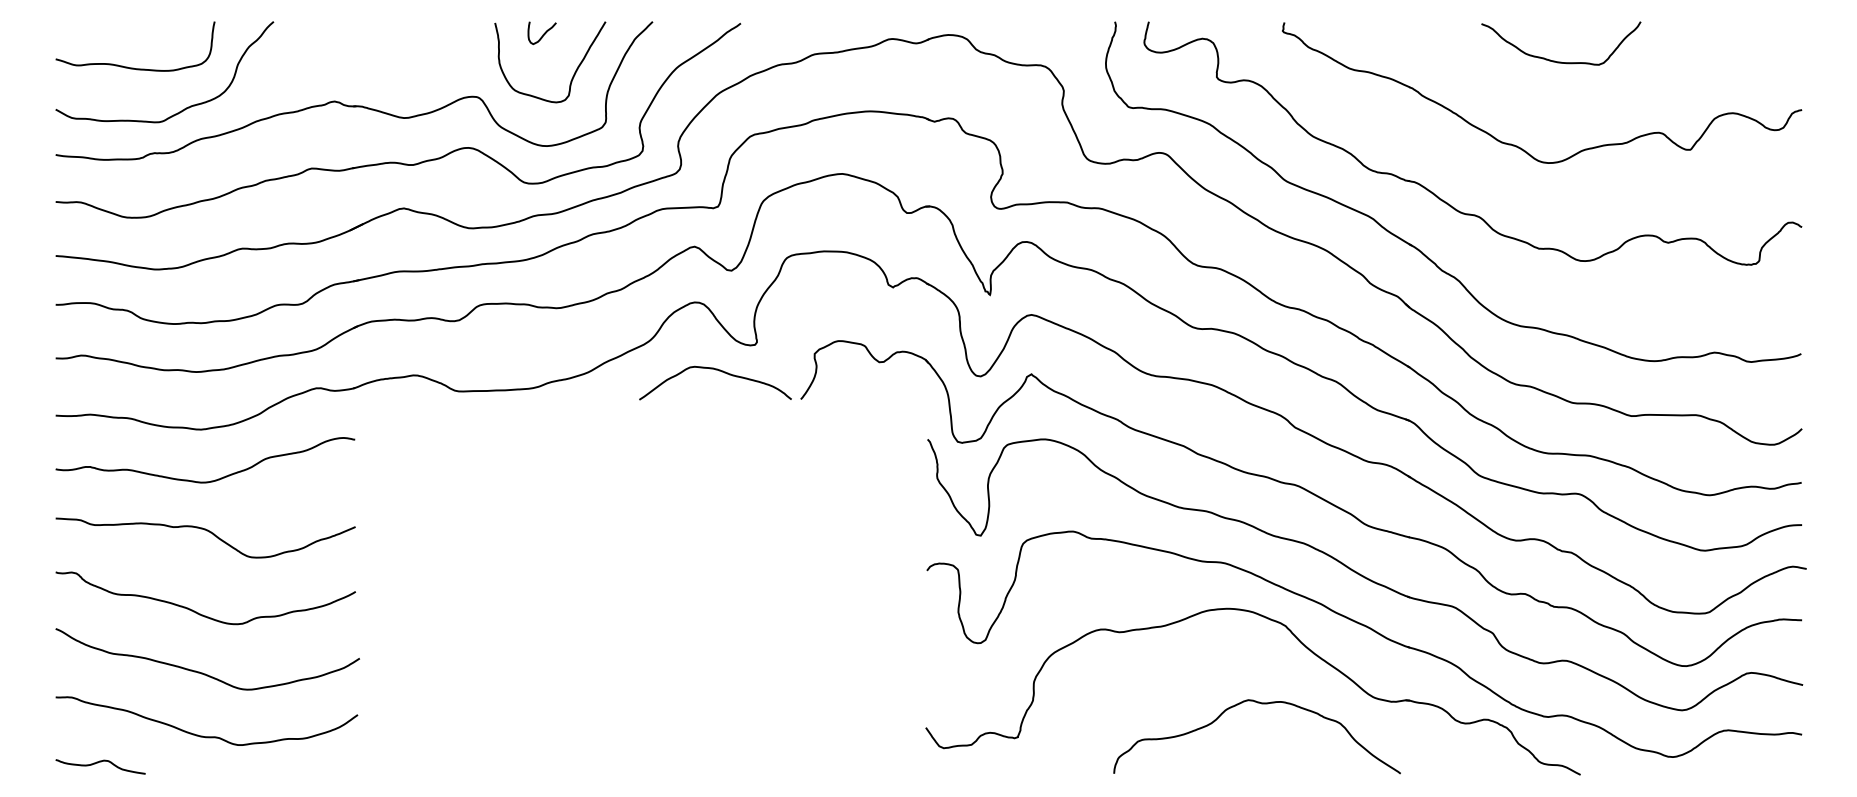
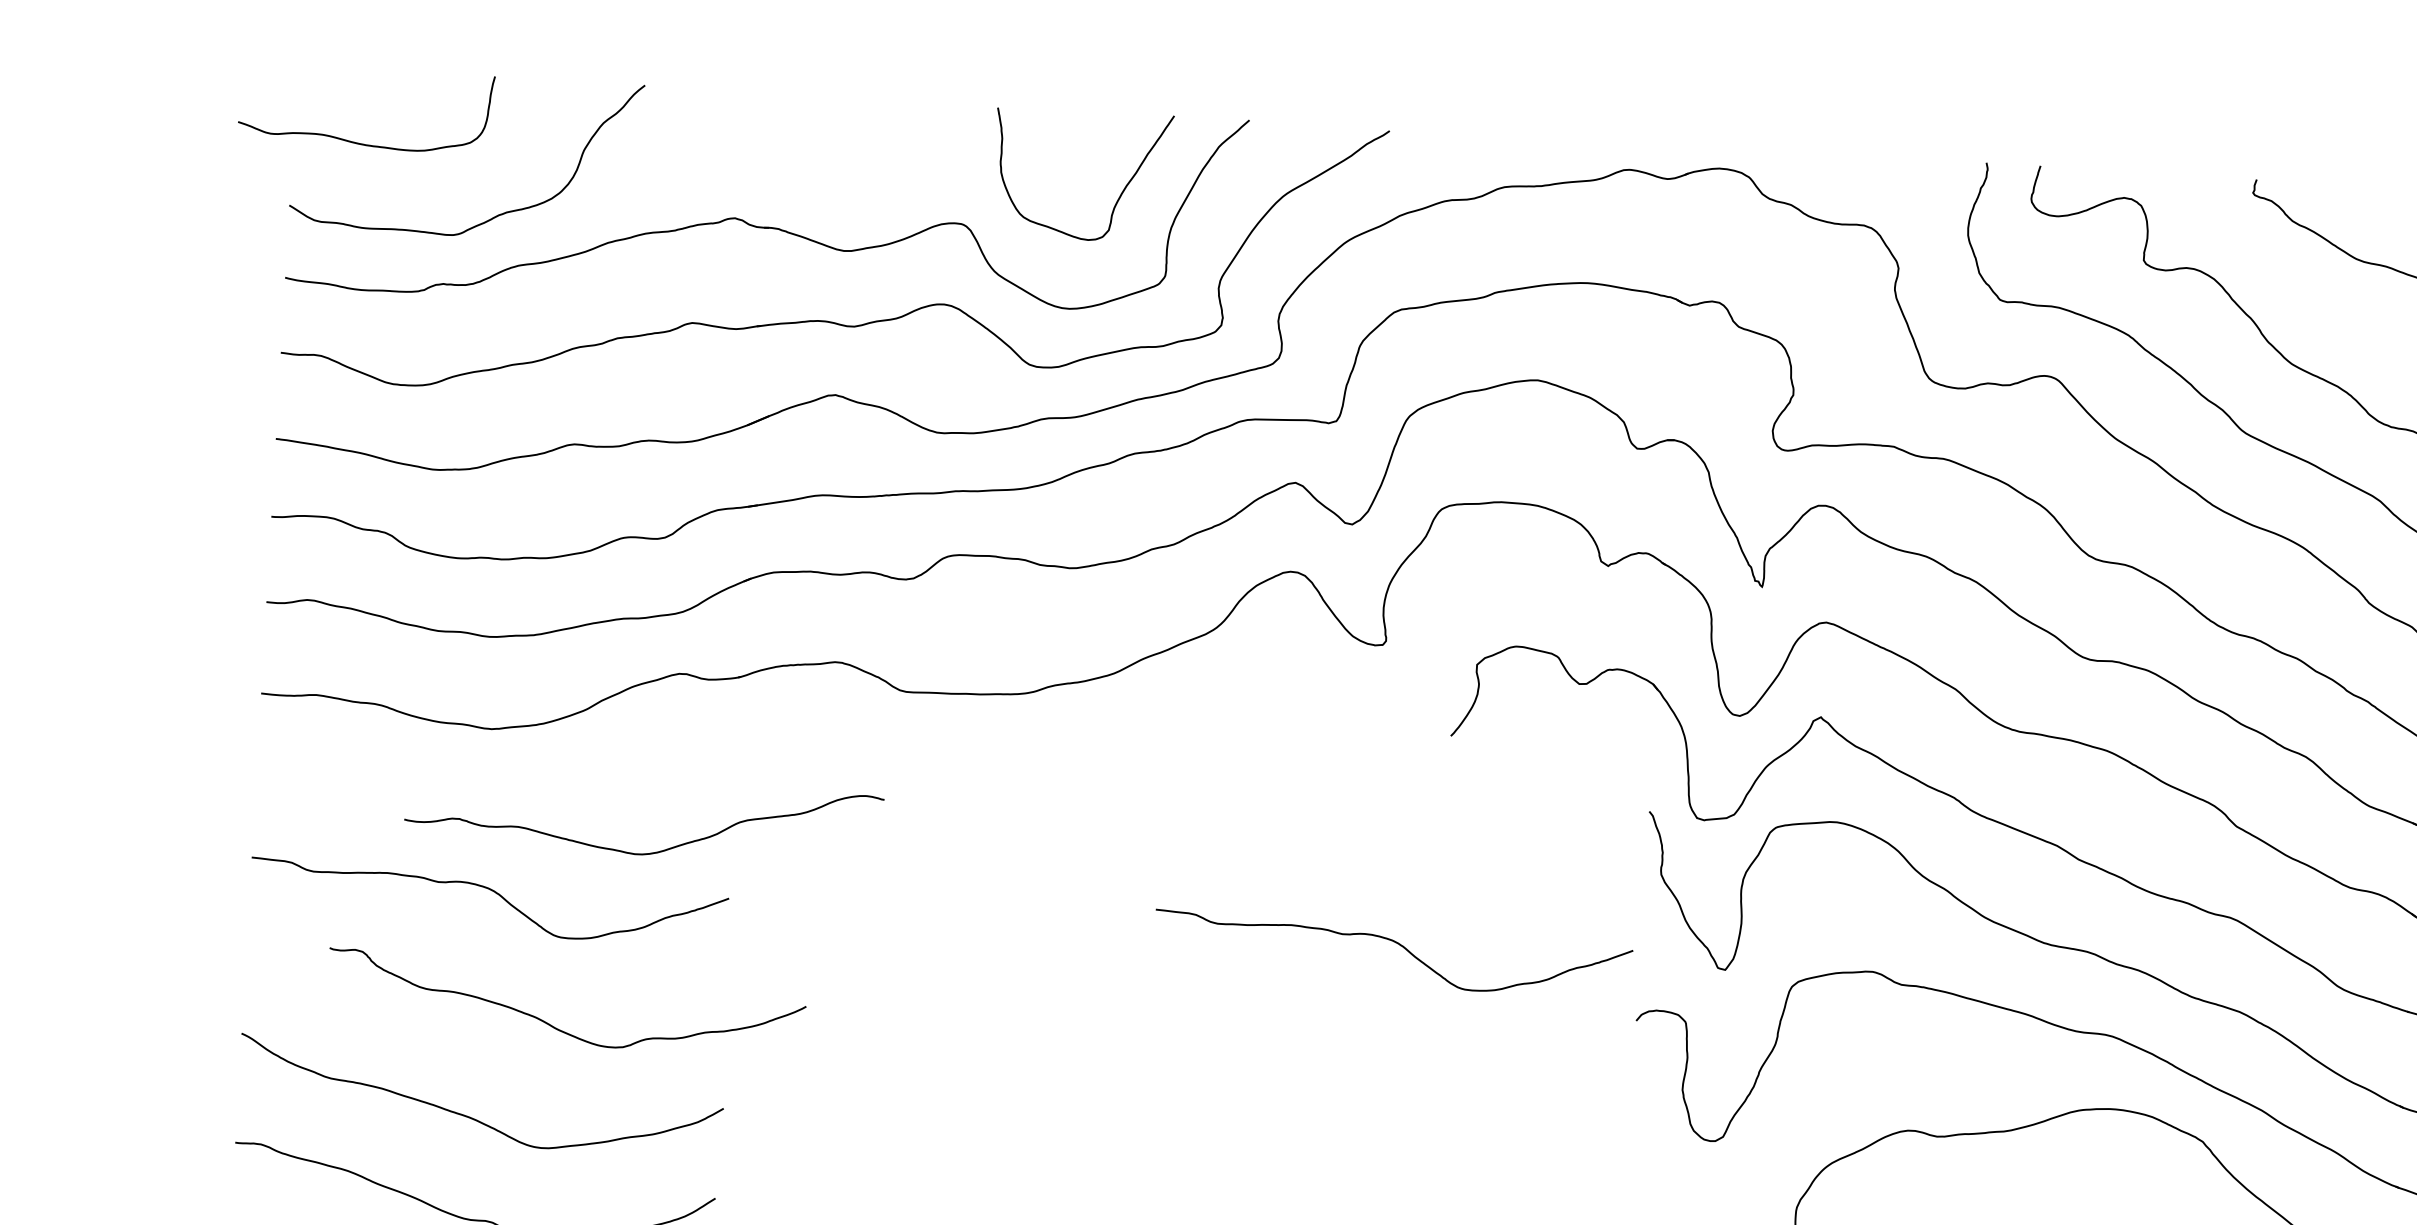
curve: (542, 34) -> (1072, 130), removed
curve: (133, 67) -> (361, 142), moved
curve: (719, 371) -> (1323, 684), removed
curve: (211, 480) -> (651, 851), moved
curve: (773, 531) -> (1395, 944), added
curve: (198, 612) -> (553, 1025), moved

